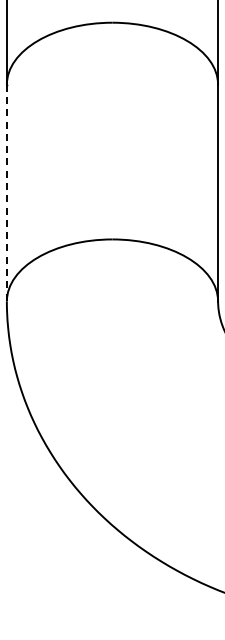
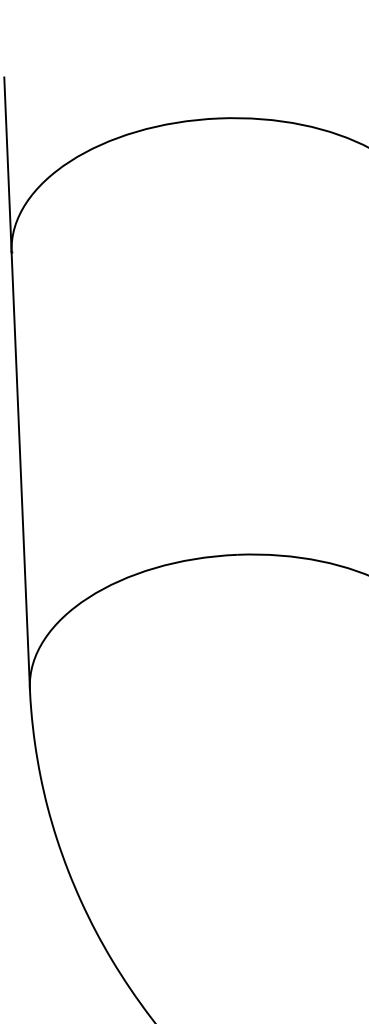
line: (6, 193) -> (20, 471), dashed -> solid

